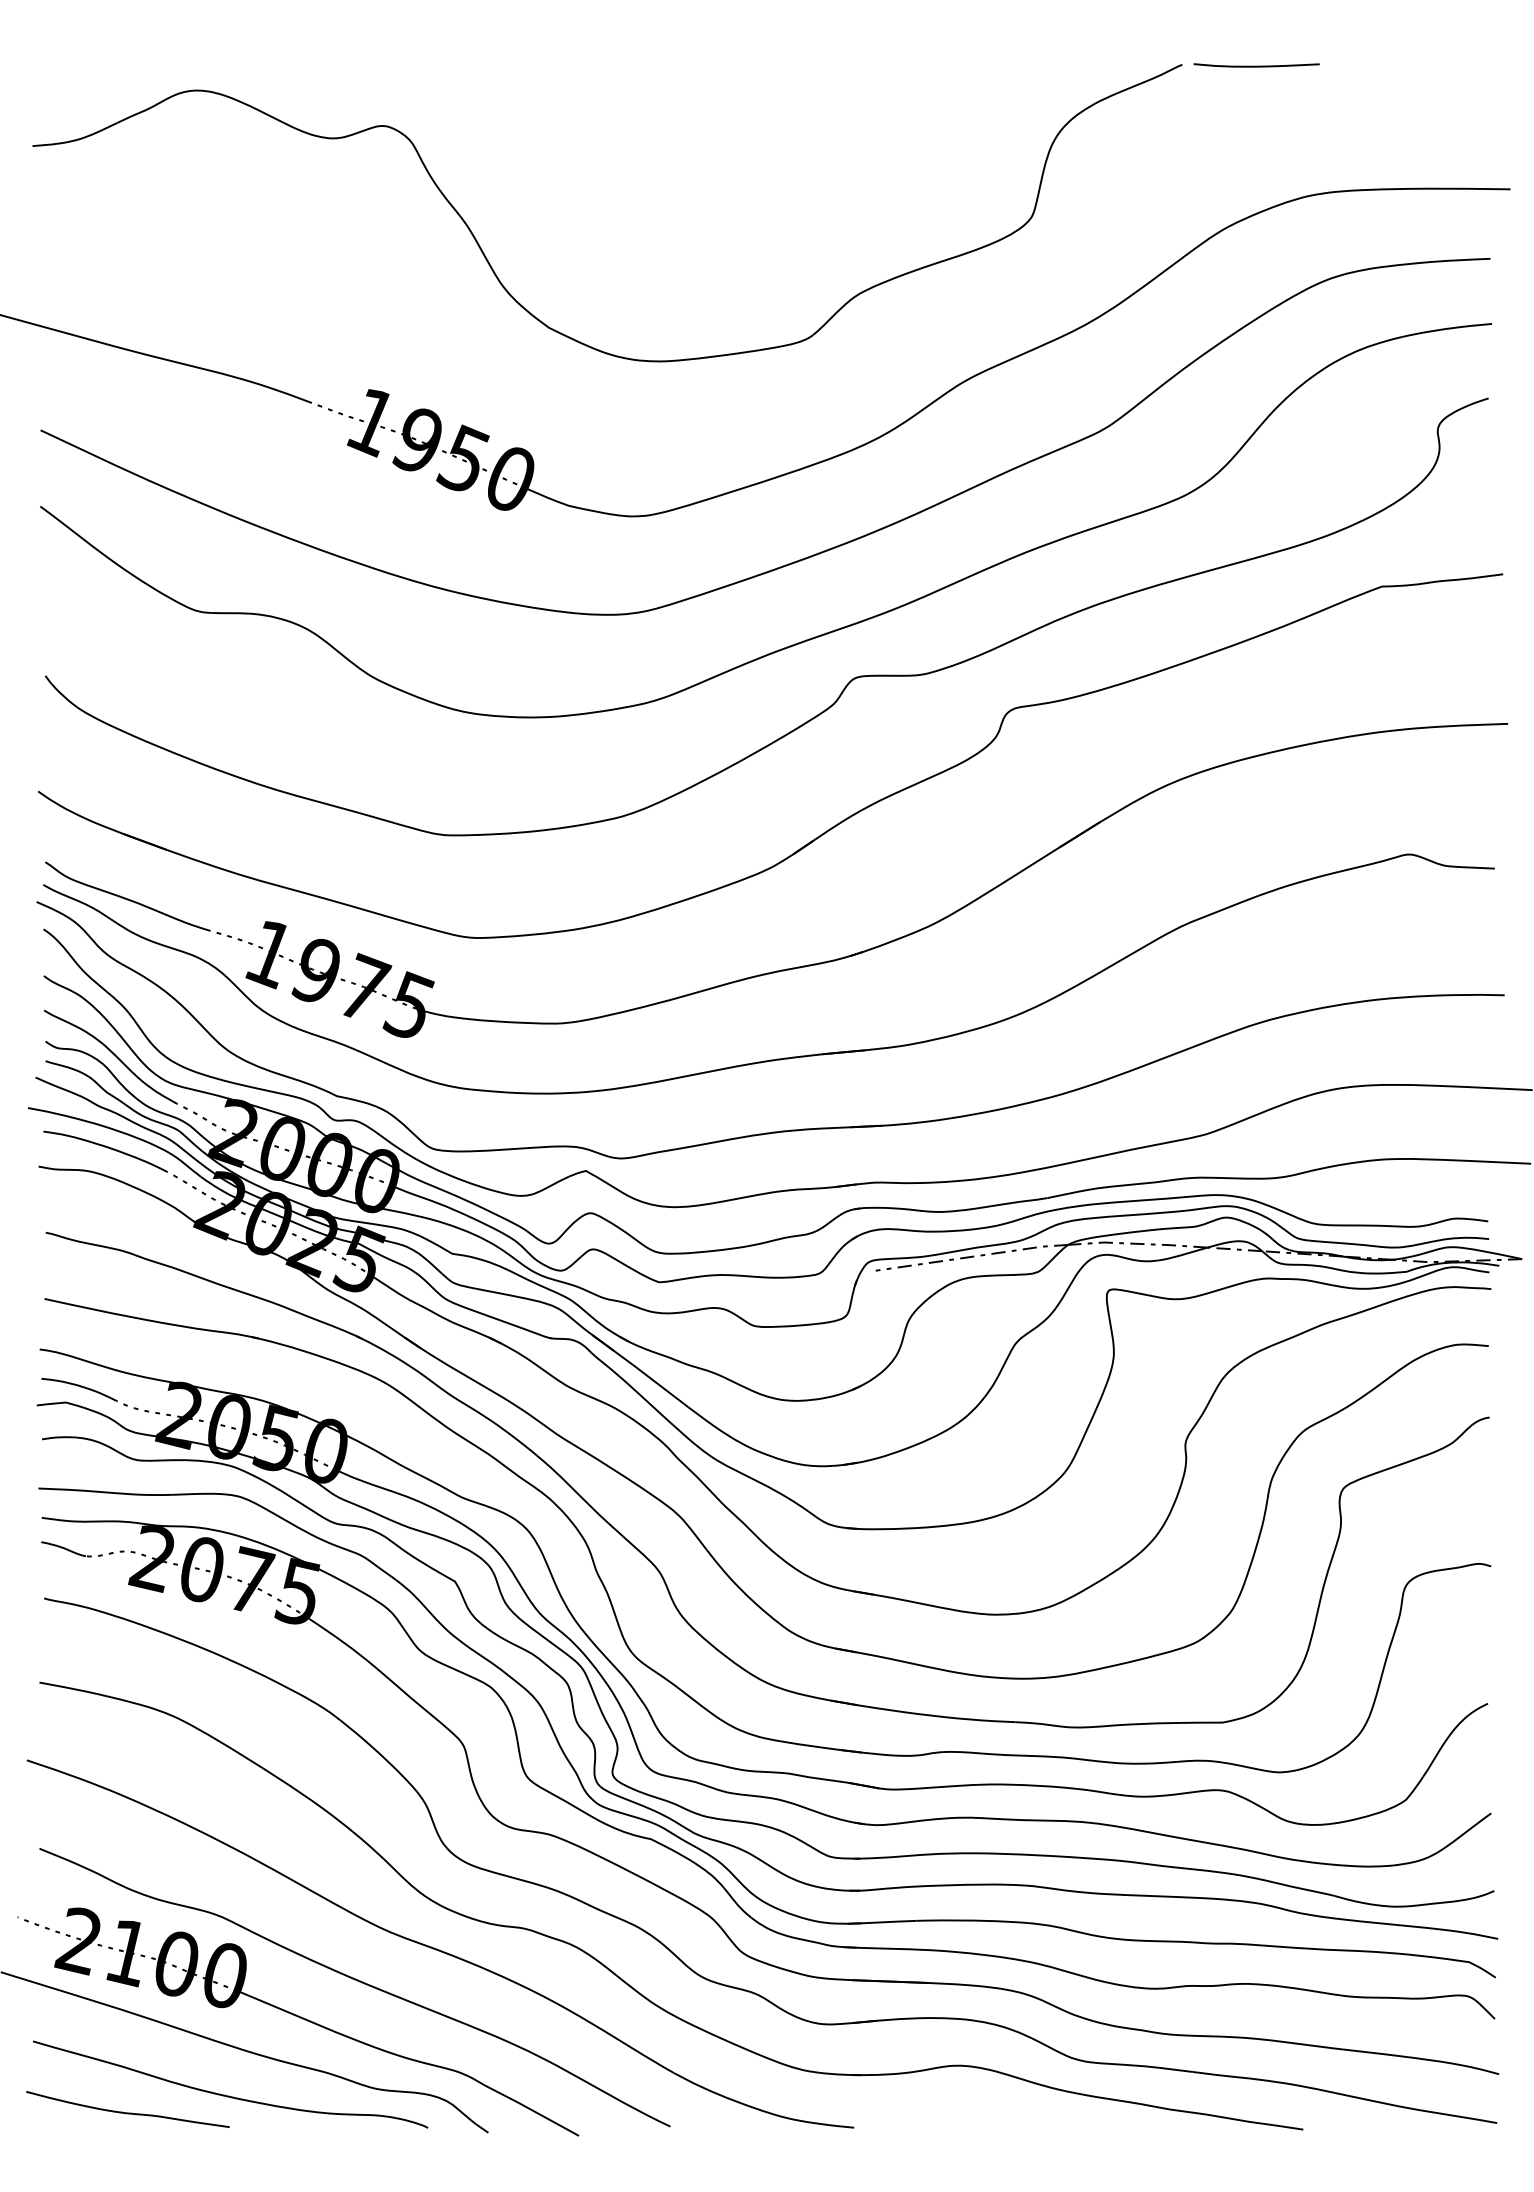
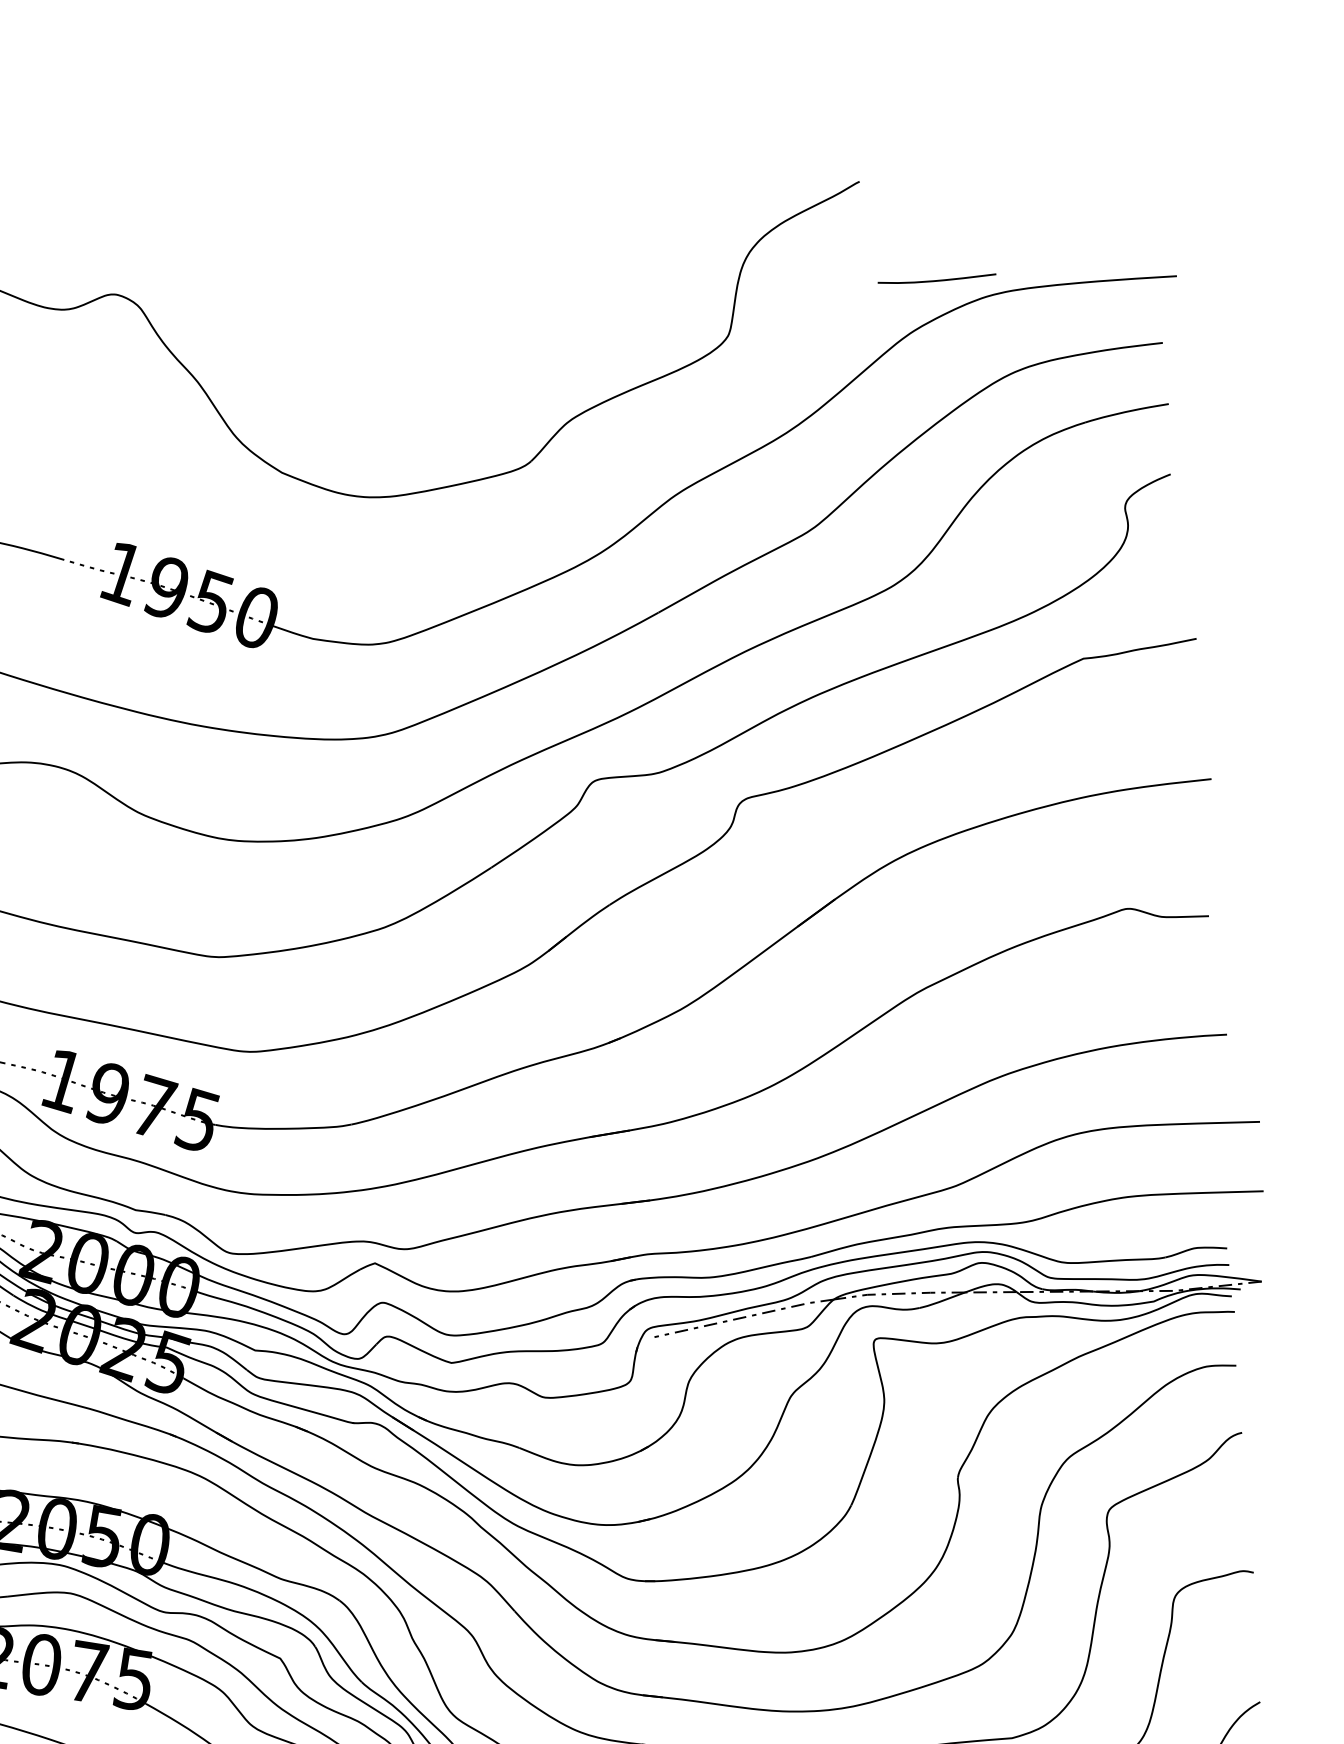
curve: (1256, 65) -> (936, 279), moved

